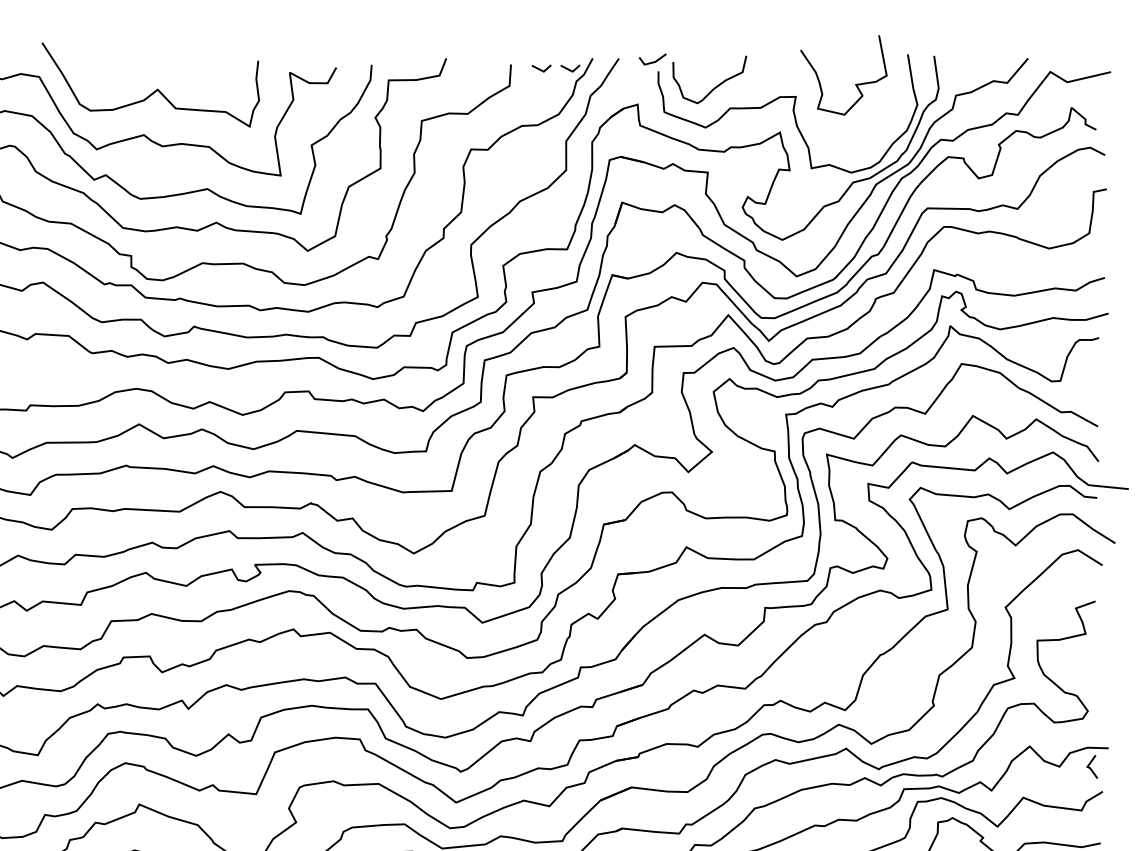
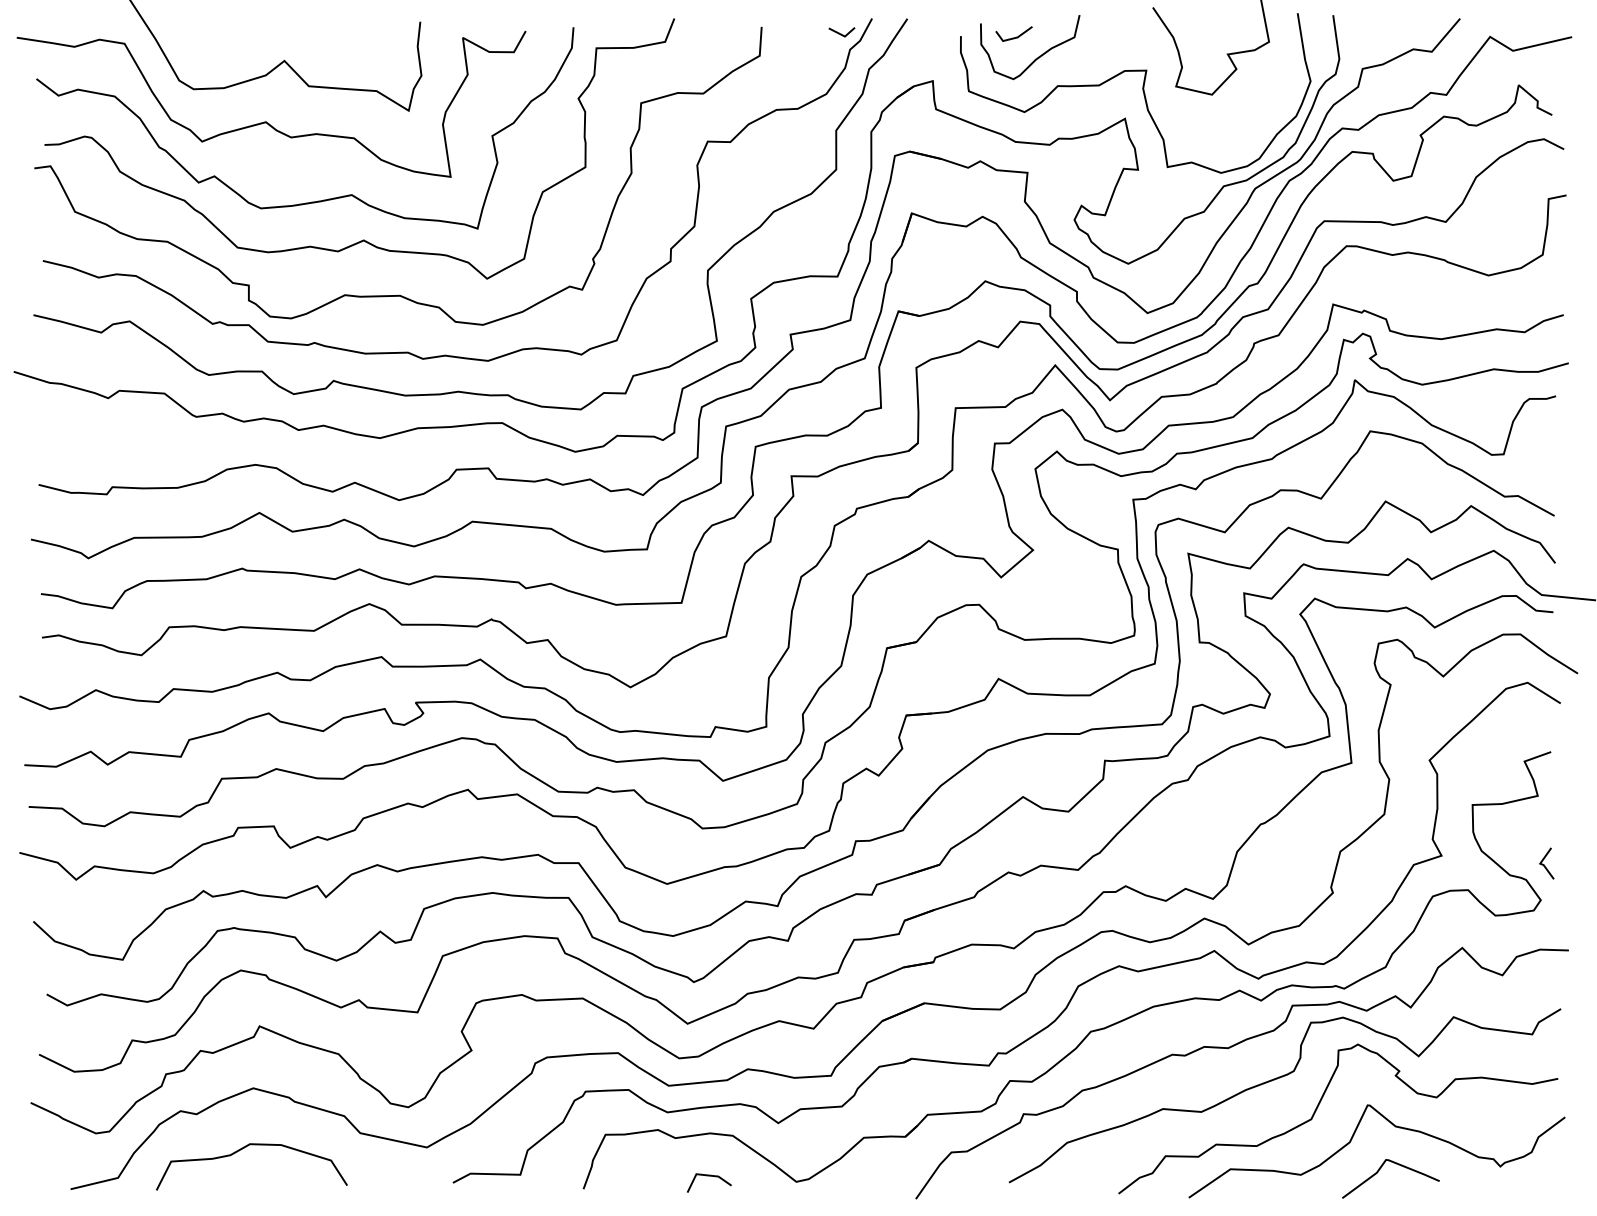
line: (652, 62) -> (1013, 37), moved
line: (541, 69) -> (802, 33), removed
line: (1090, 767) -> (1544, 864), moved

